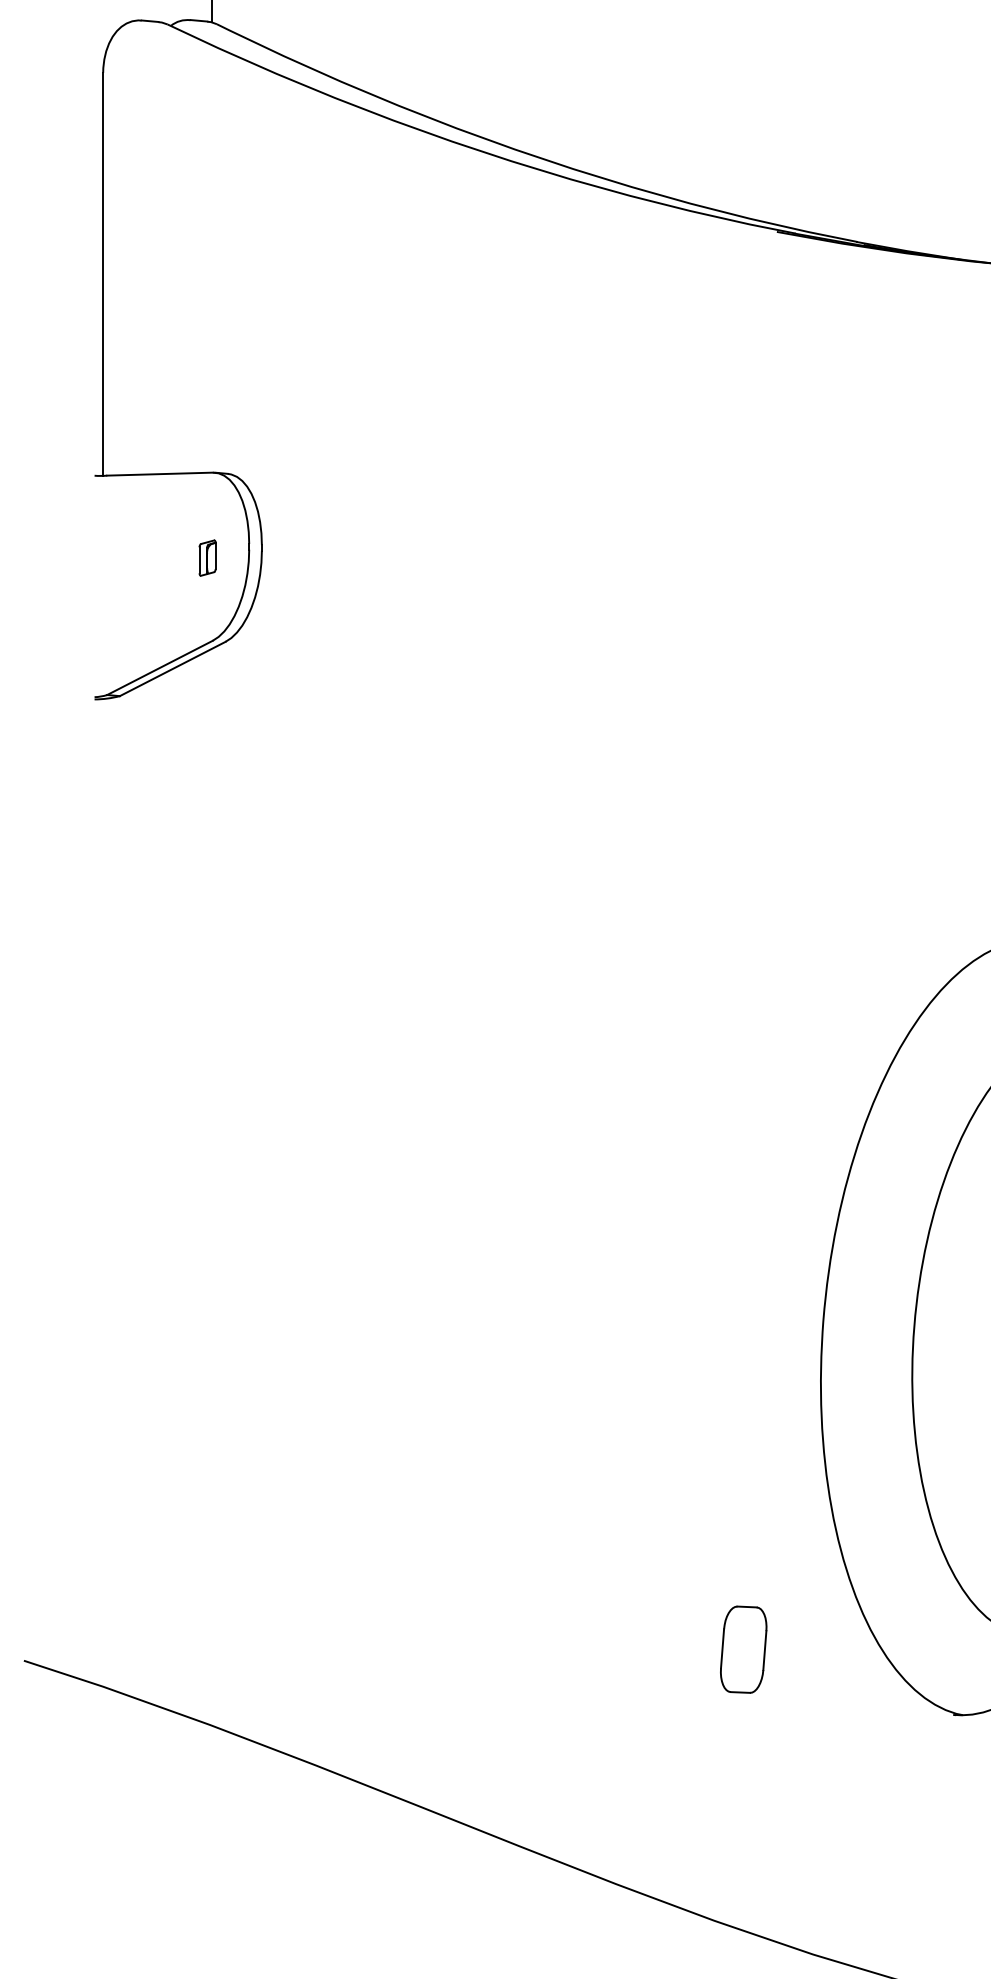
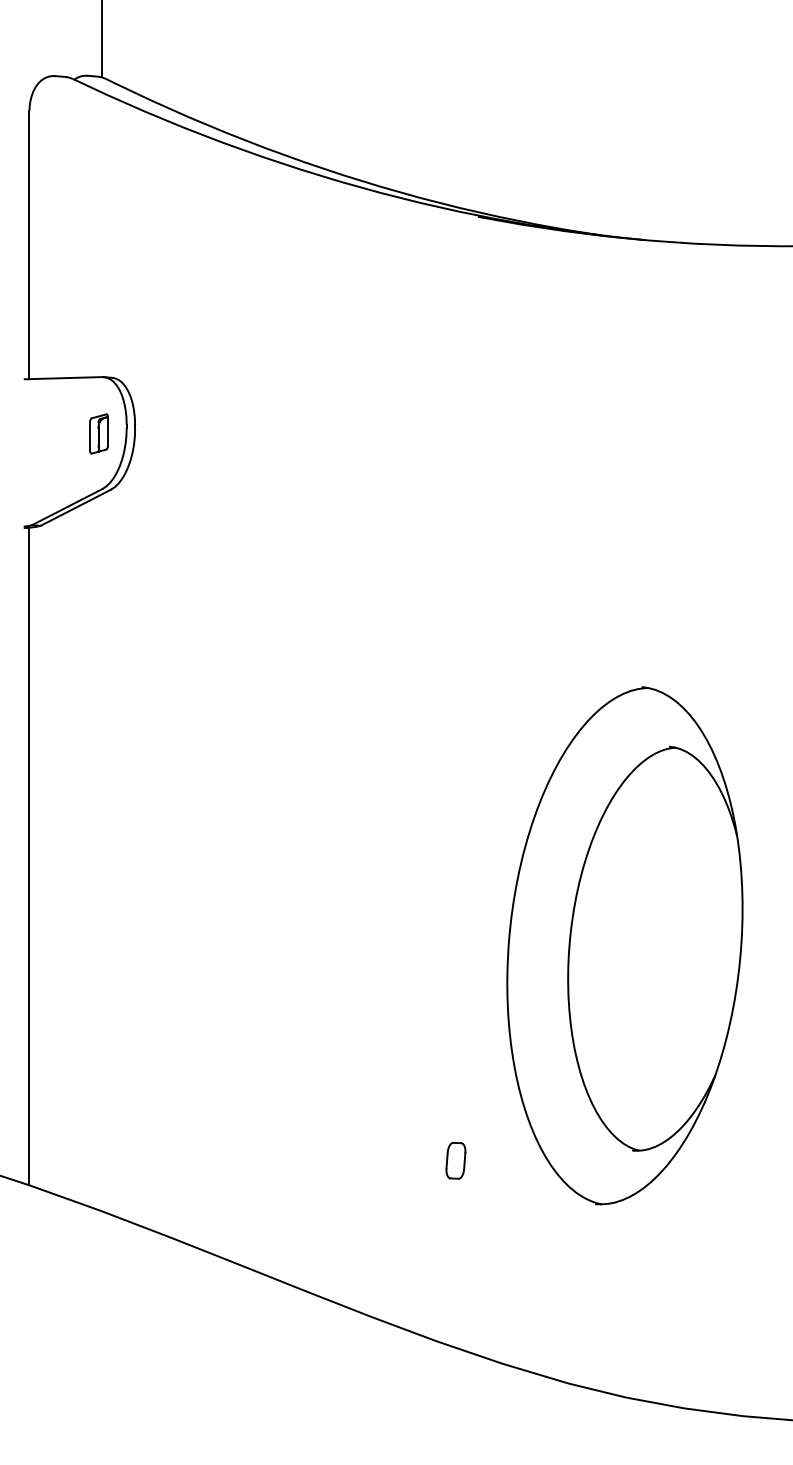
part: (206, 557) -> (98, 433), size x1.67
line: (103, 1192) -> (29, 856), added
part: (743, 1649) -> (455, 1160), size x0.62

